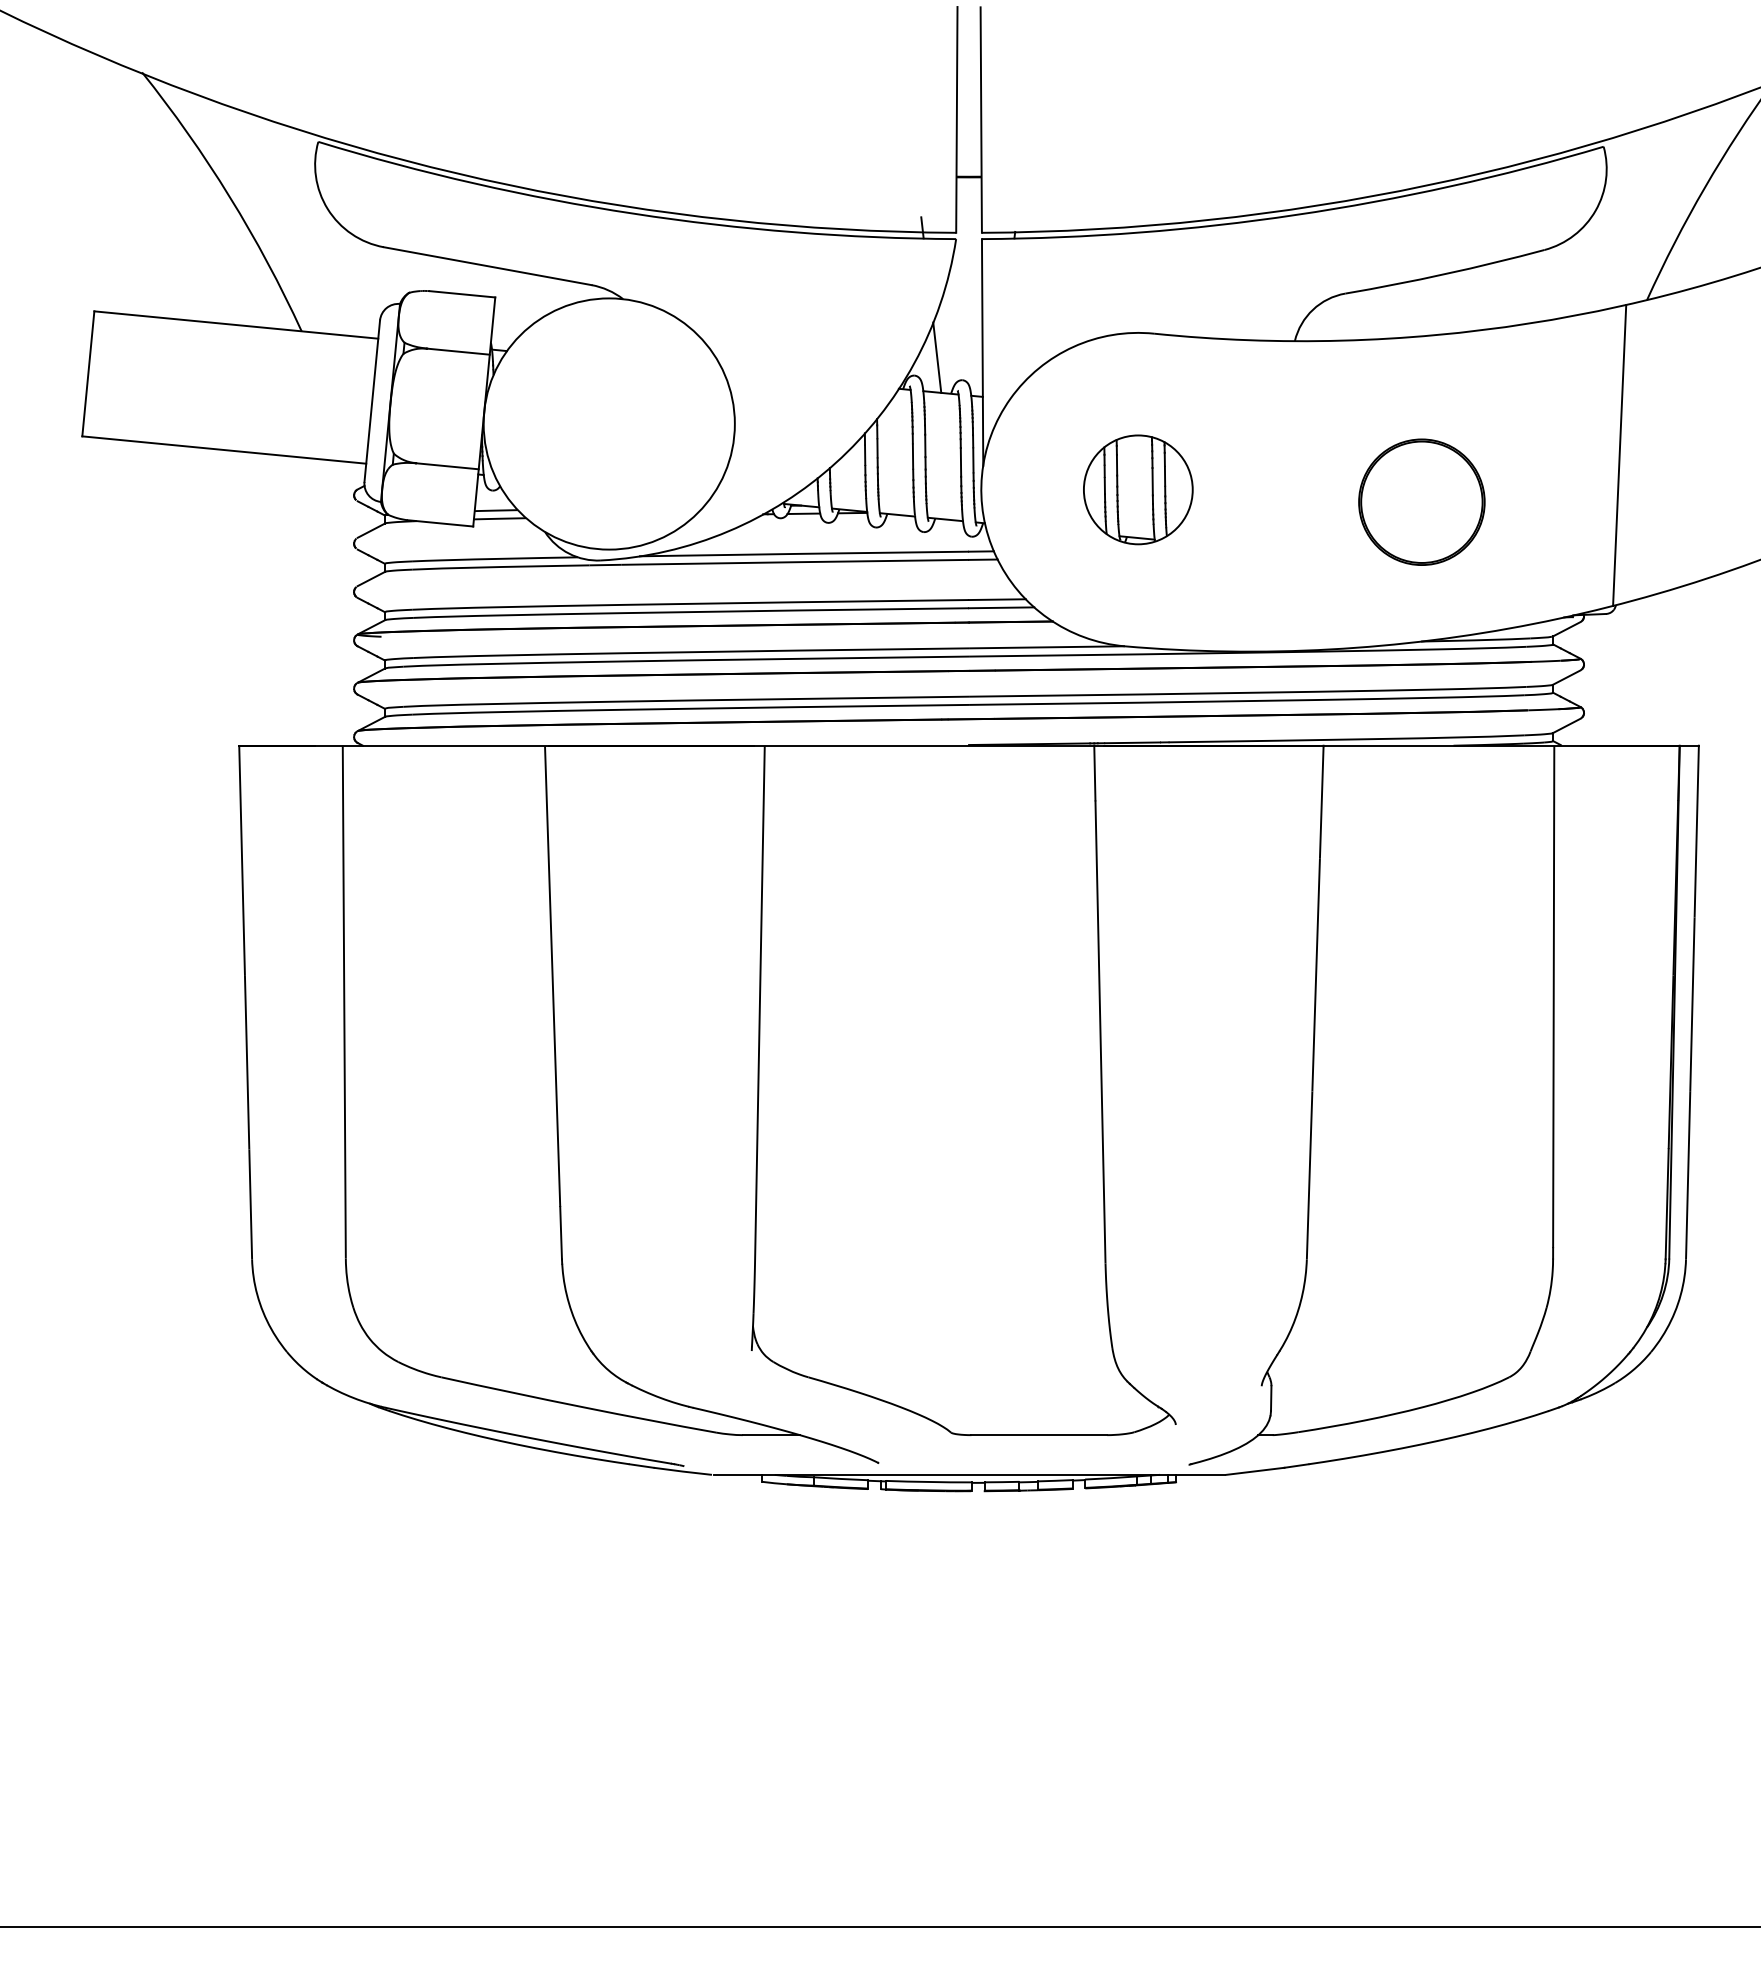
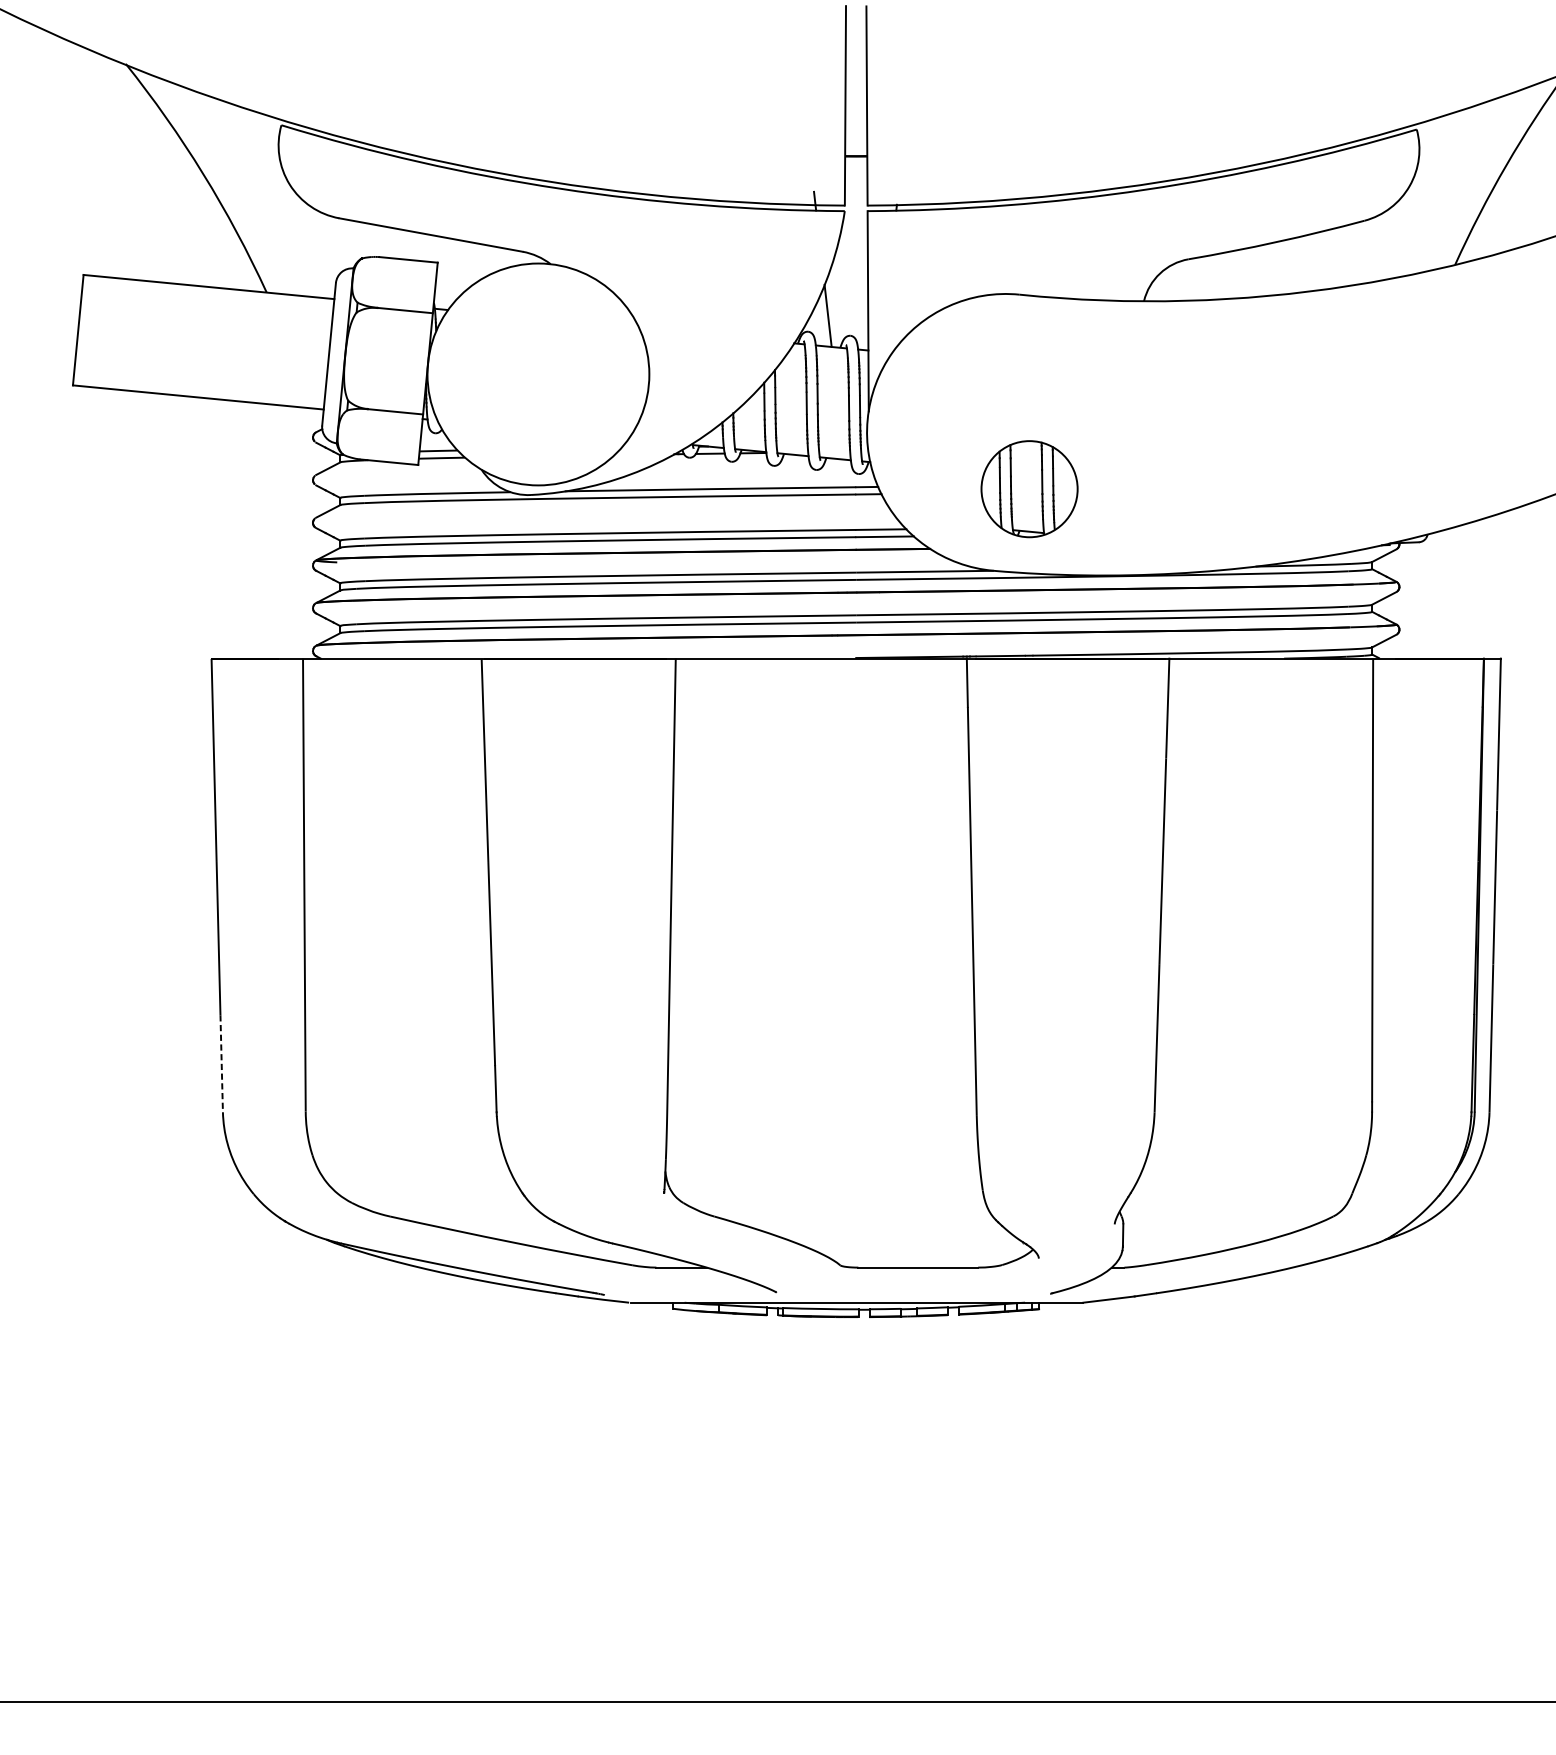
line: (1619, 455) -> (1430, 402), removed
part: (1138, 489) -> (1029, 488), moved
part: (1421, 501) -> (1255, 442), removed
line: (250, 1204) -> (221, 1063), solid -> dashed

